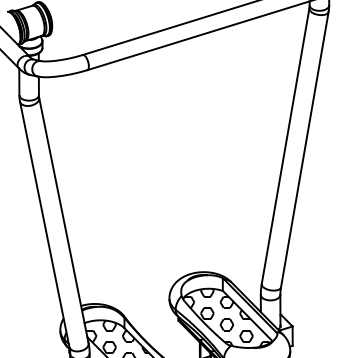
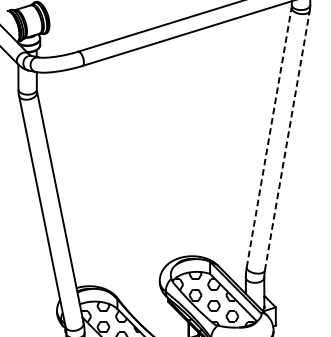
line: (285, 146) -> (269, 137), solid -> dashed
line: (304, 149) -> (287, 140), solid -> dashed

